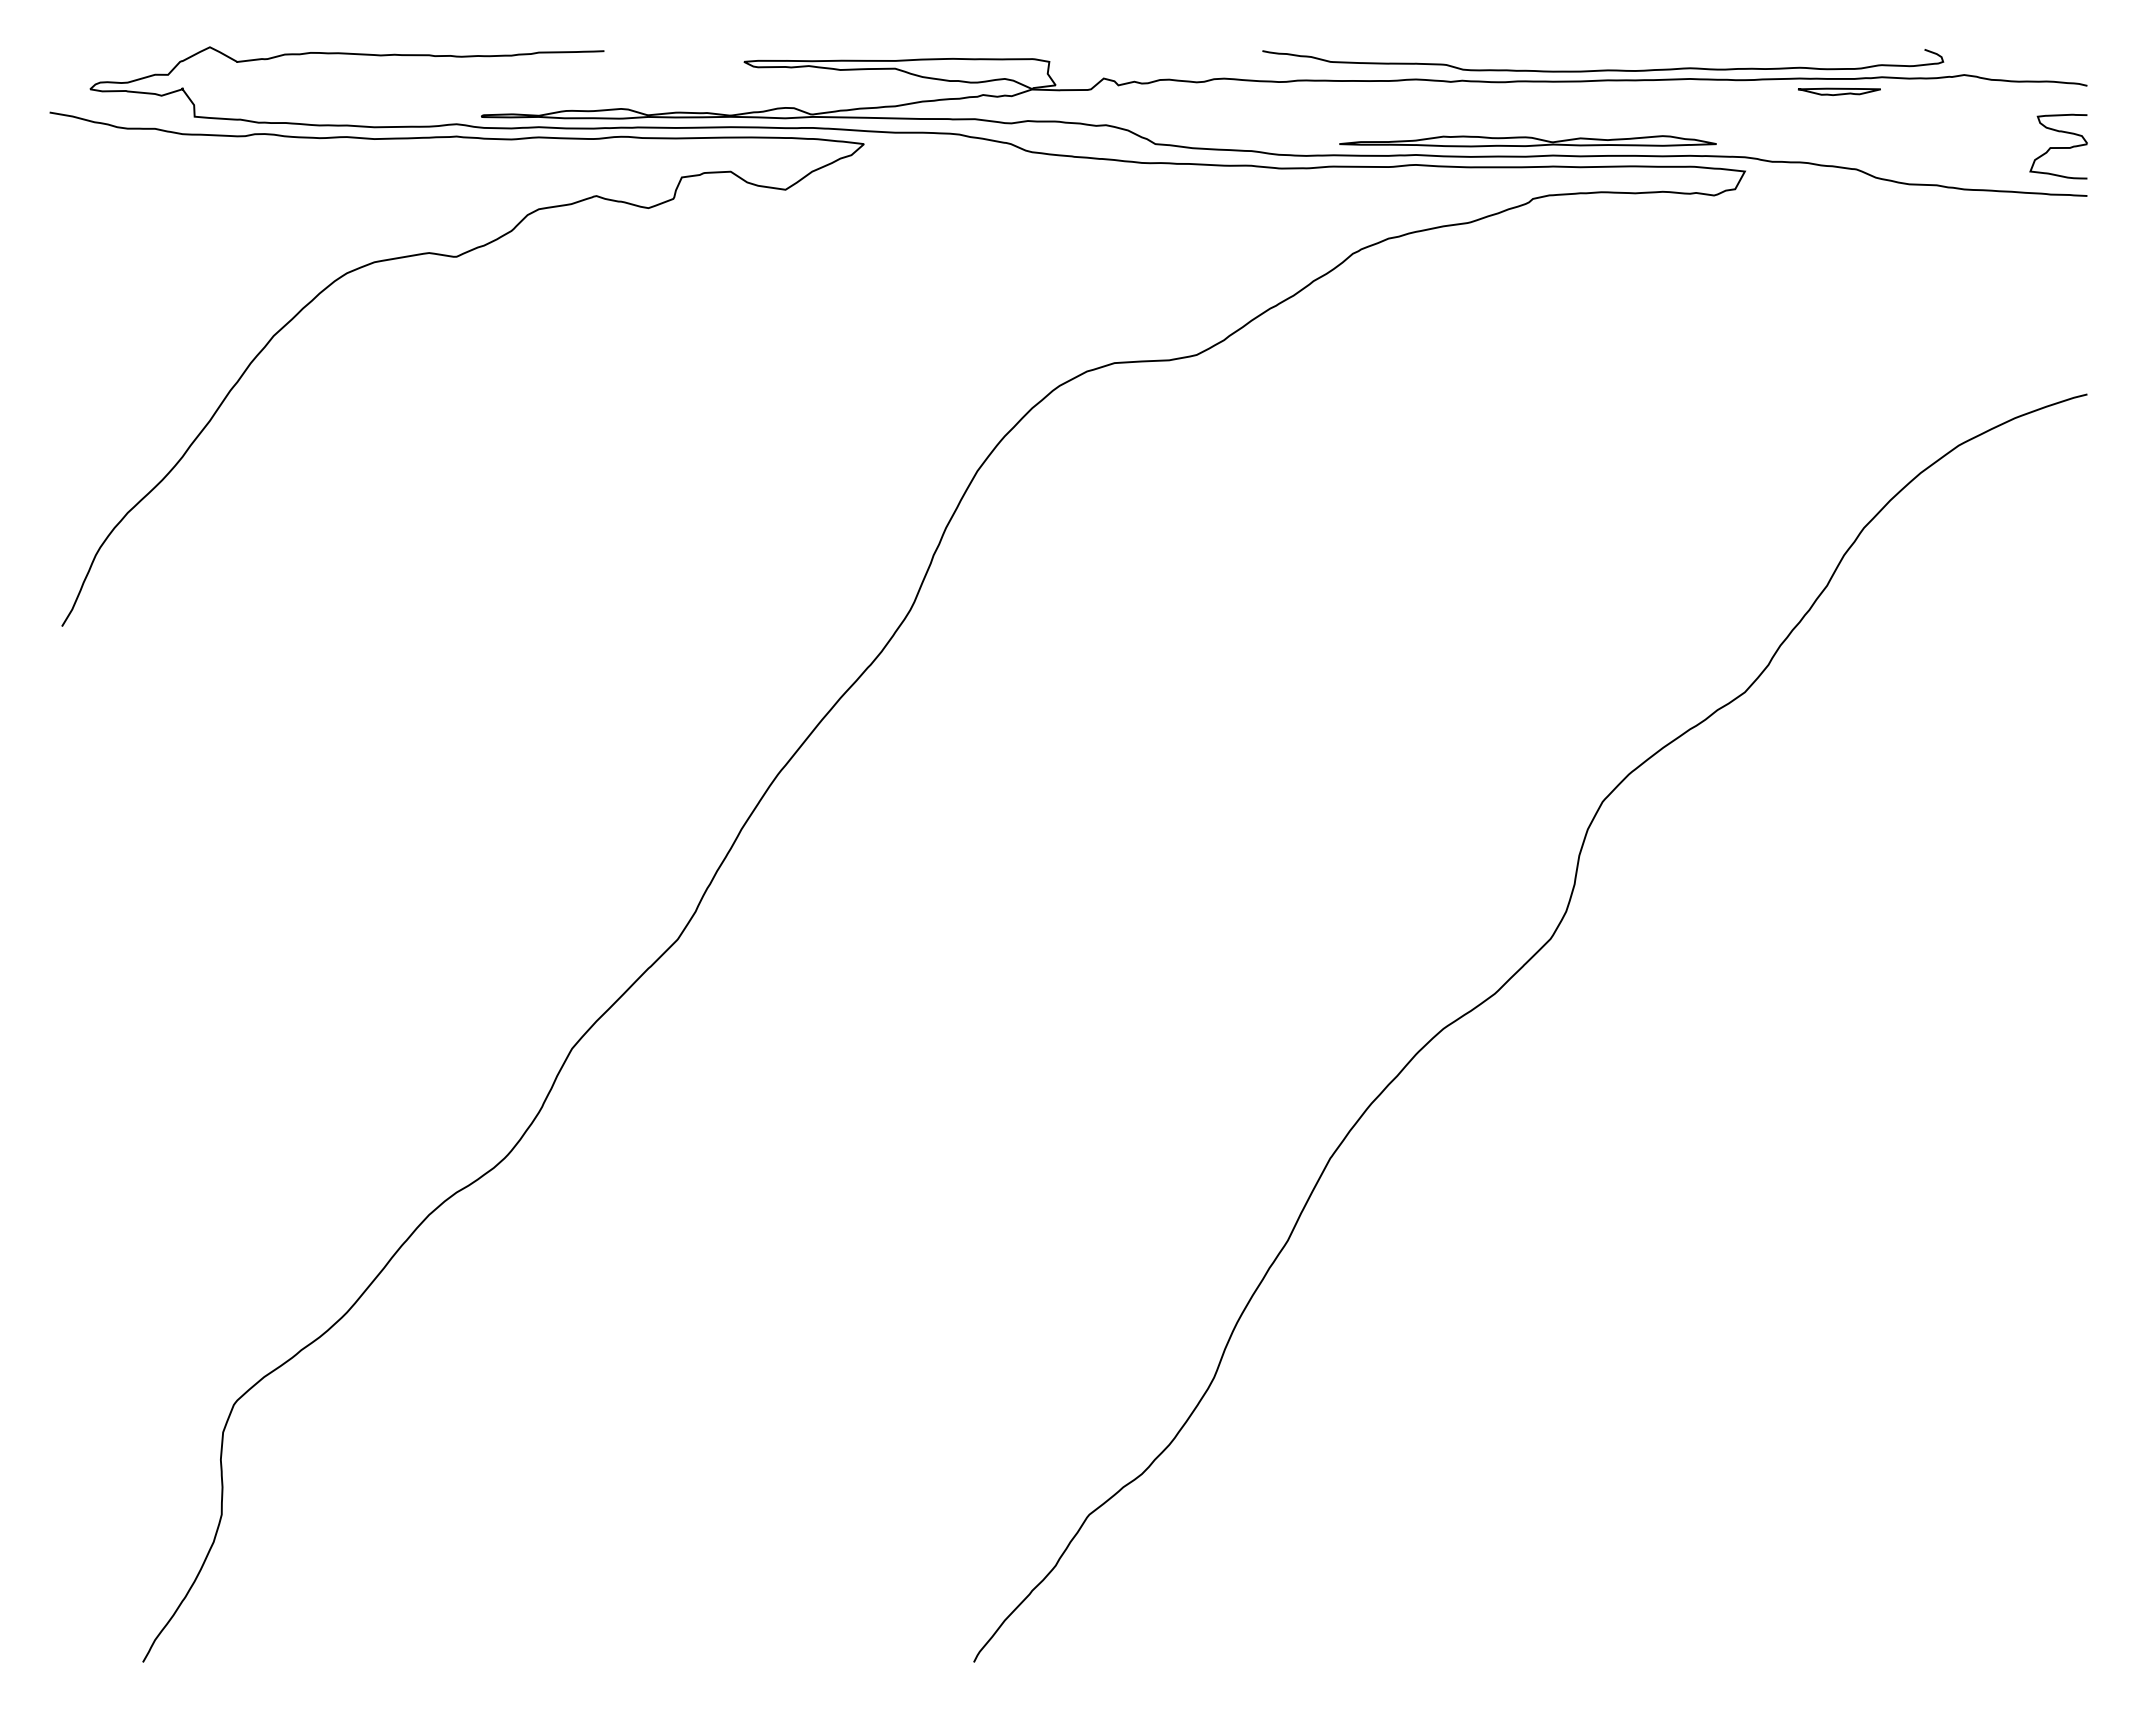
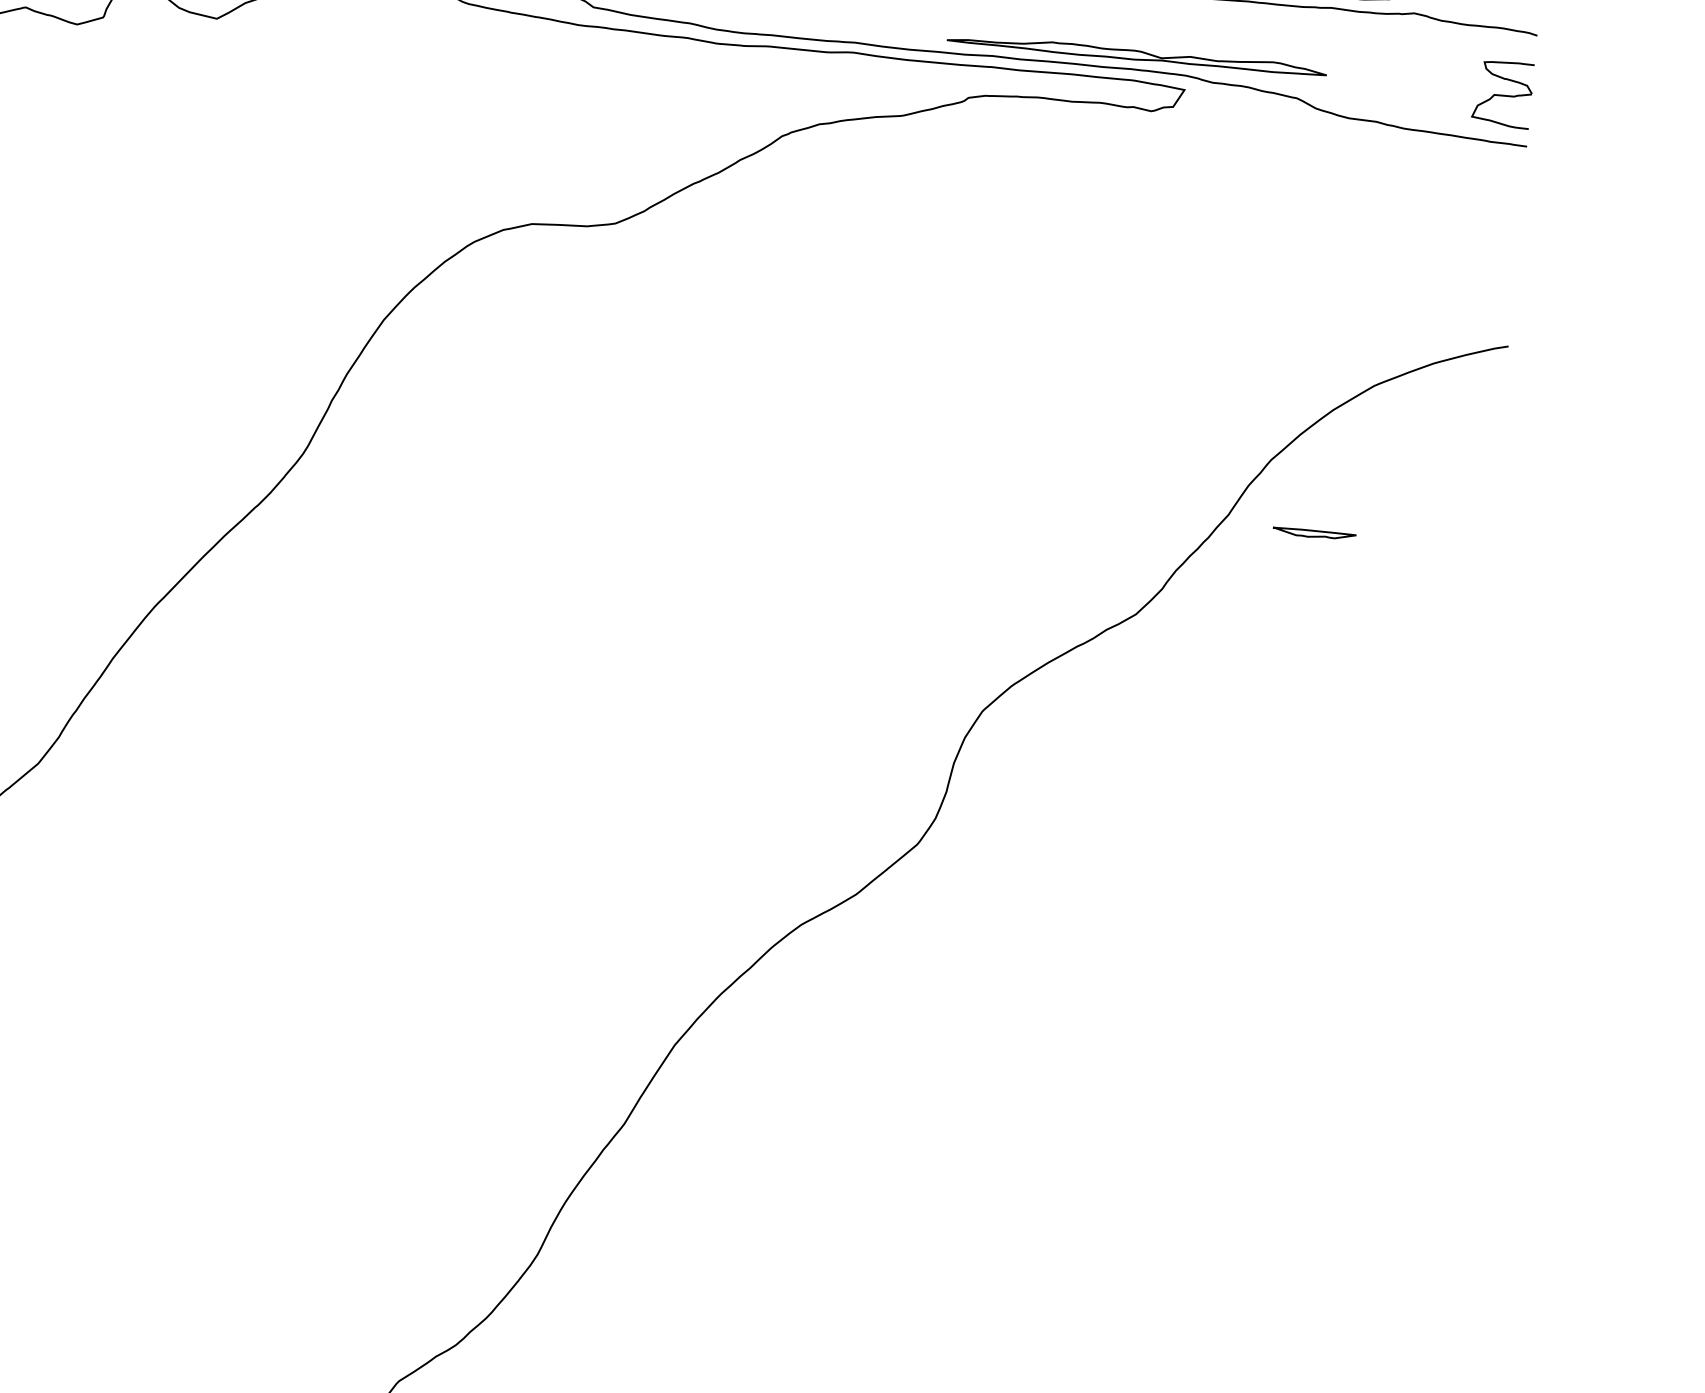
part: (1839, 91) -> (1314, 533), moved
part: (1527, 141) -> (1136, 55), moved

